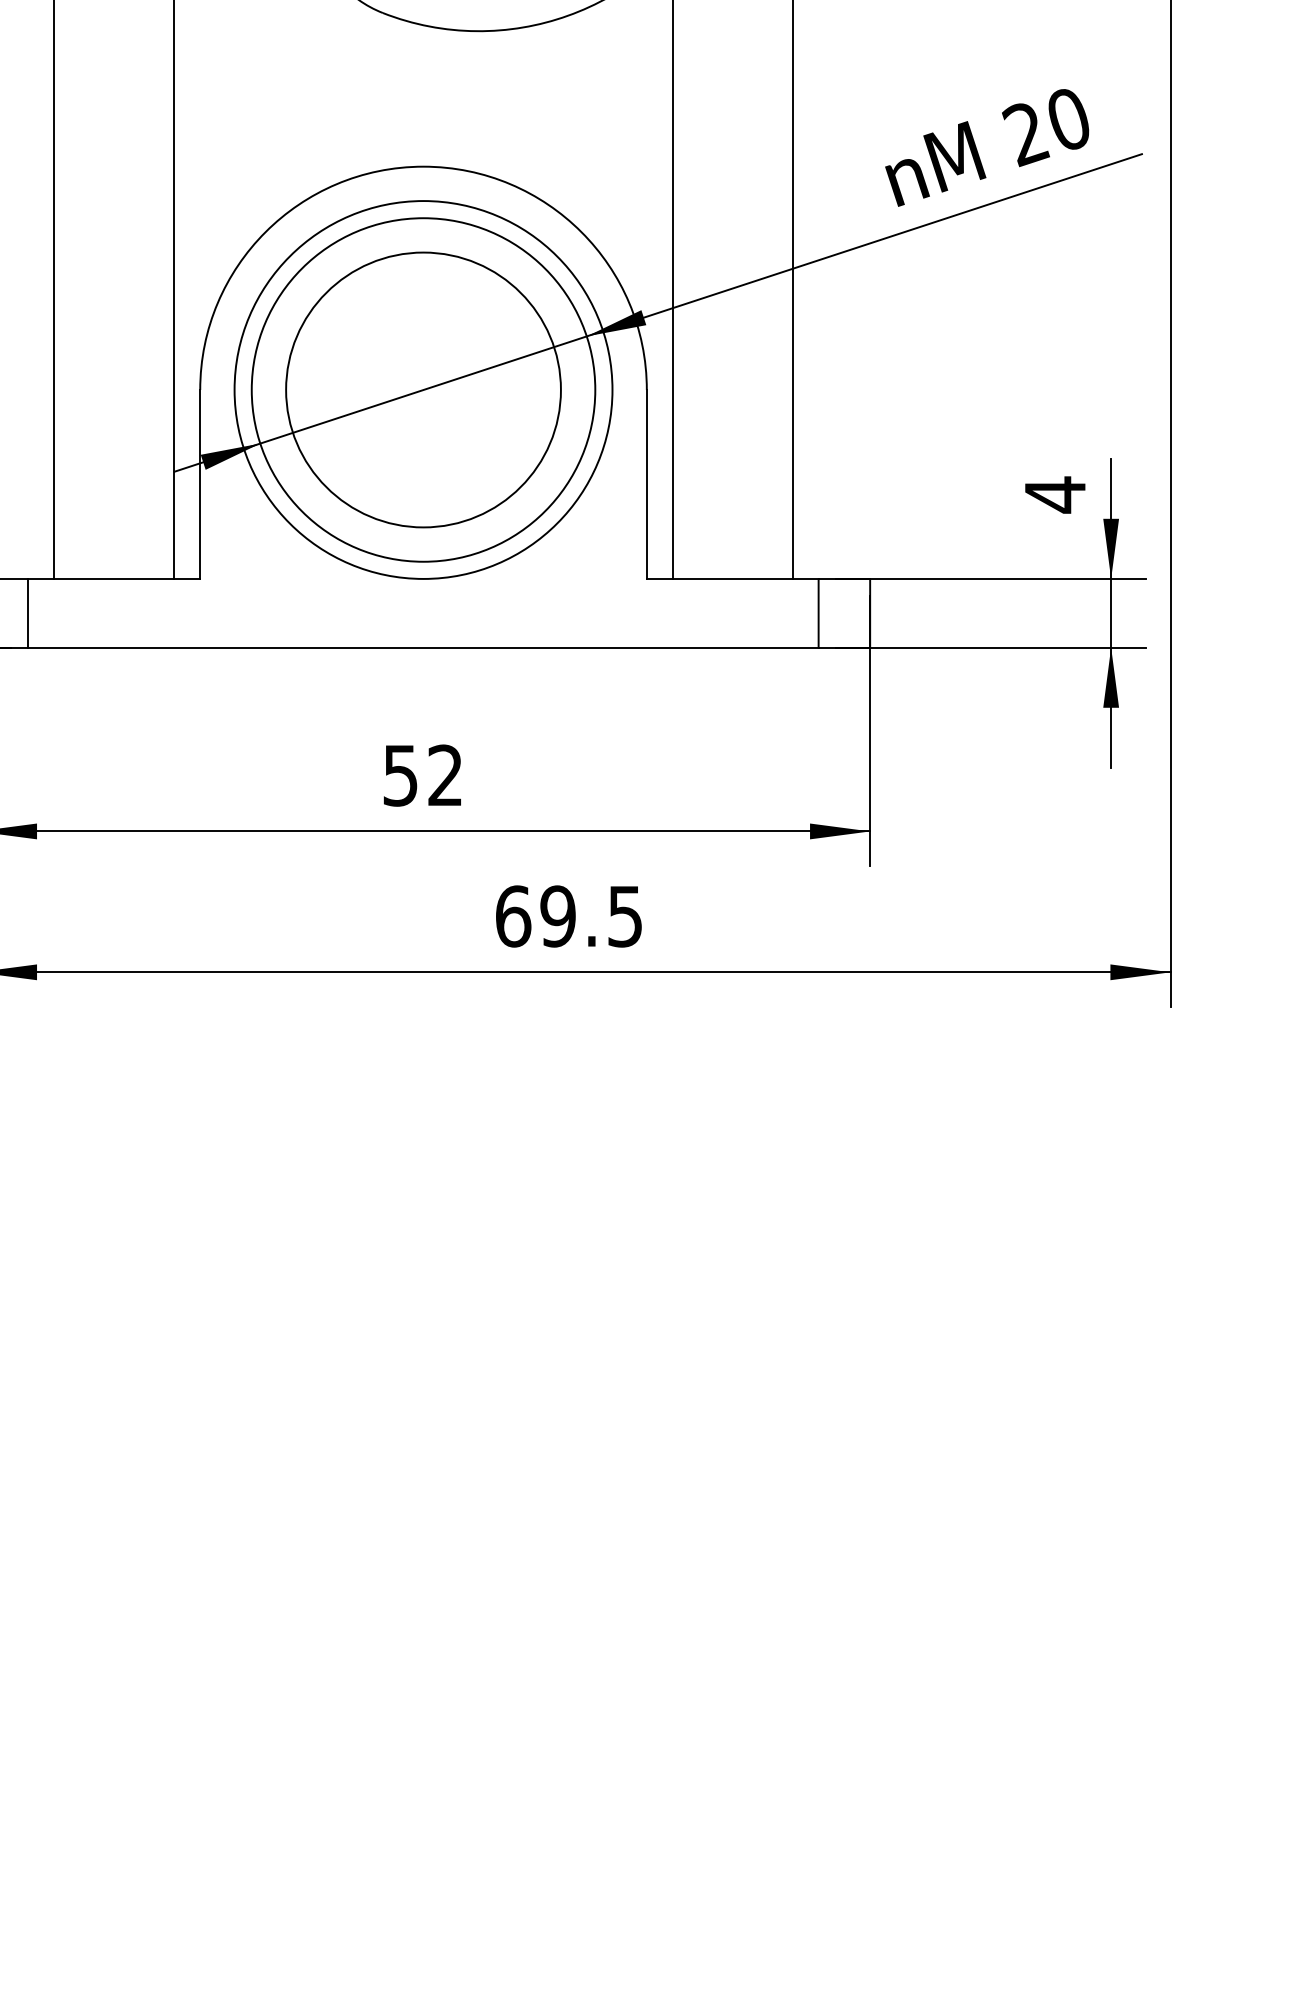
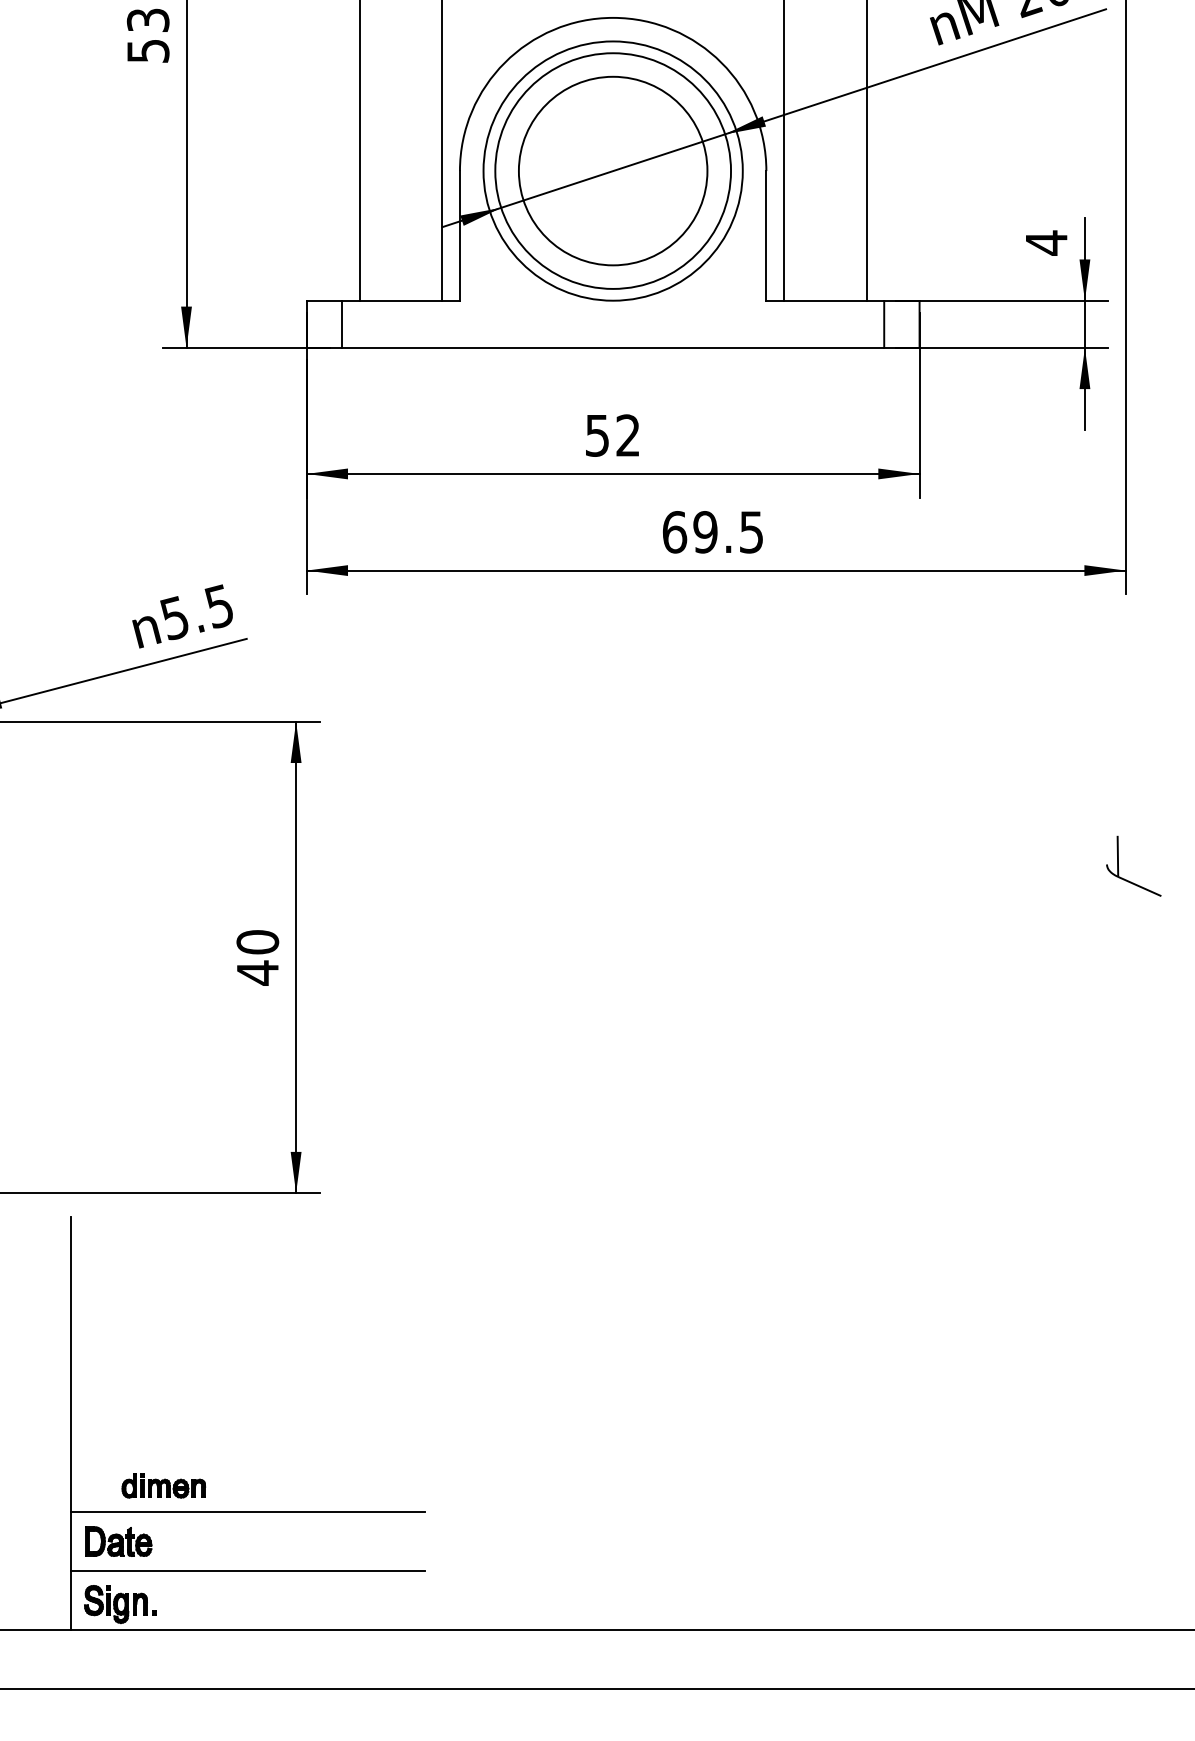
part: (1160, 1402) -> (1118, 865), added

